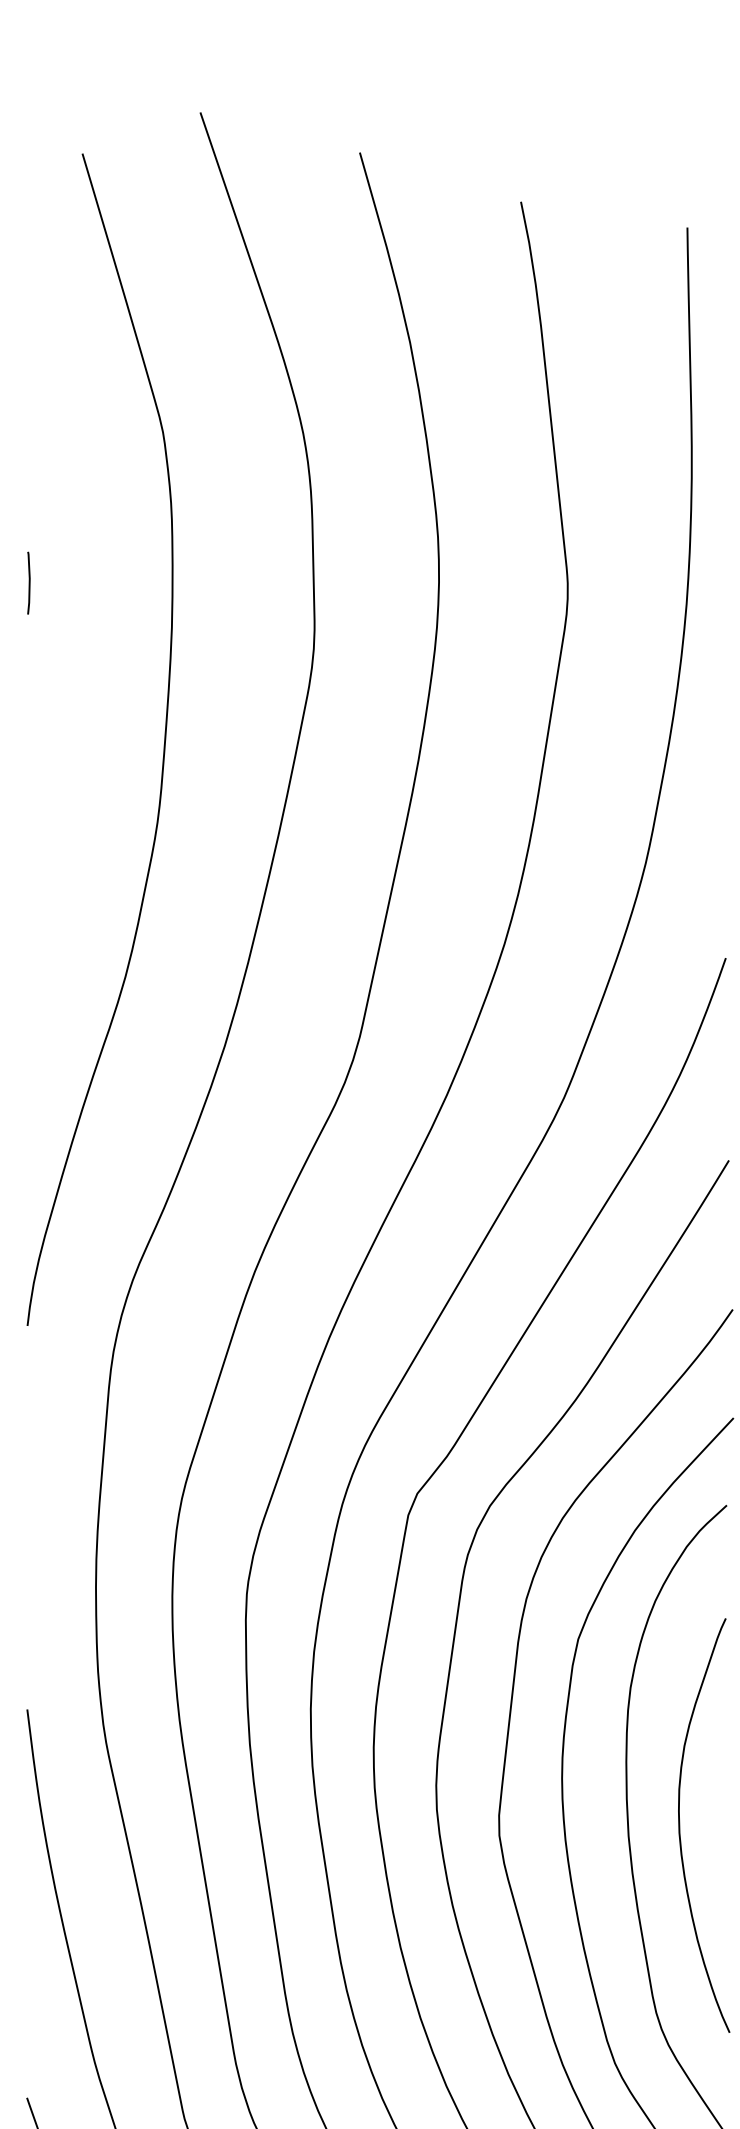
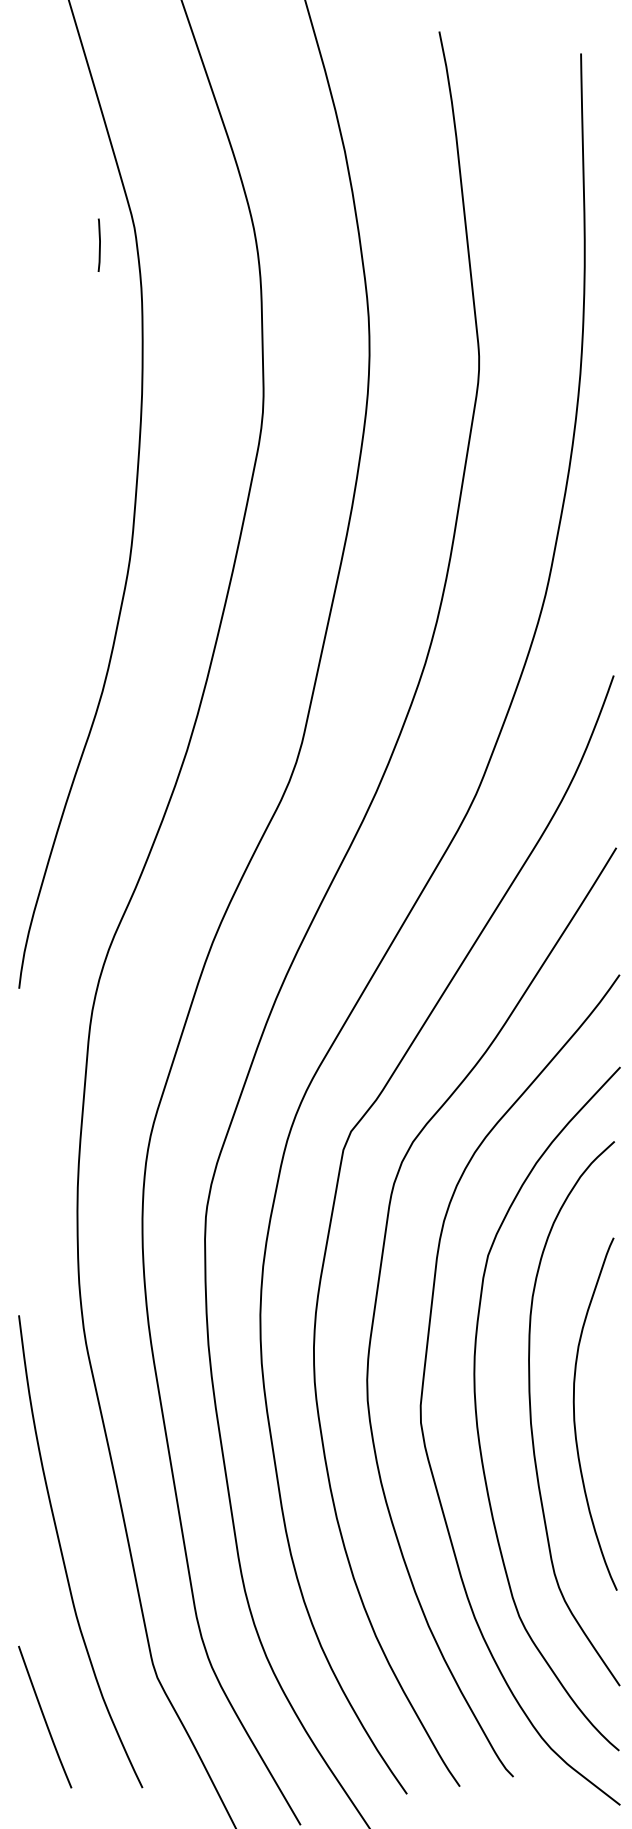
line: (29, 582) -> (99, 244), moved

